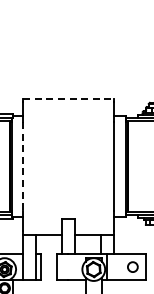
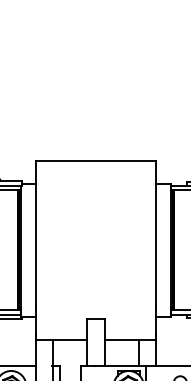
line: (68, 98) -> (95, 160), dashed -> solid
line: (23, 167) -> (36, 251), dashed -> solid

